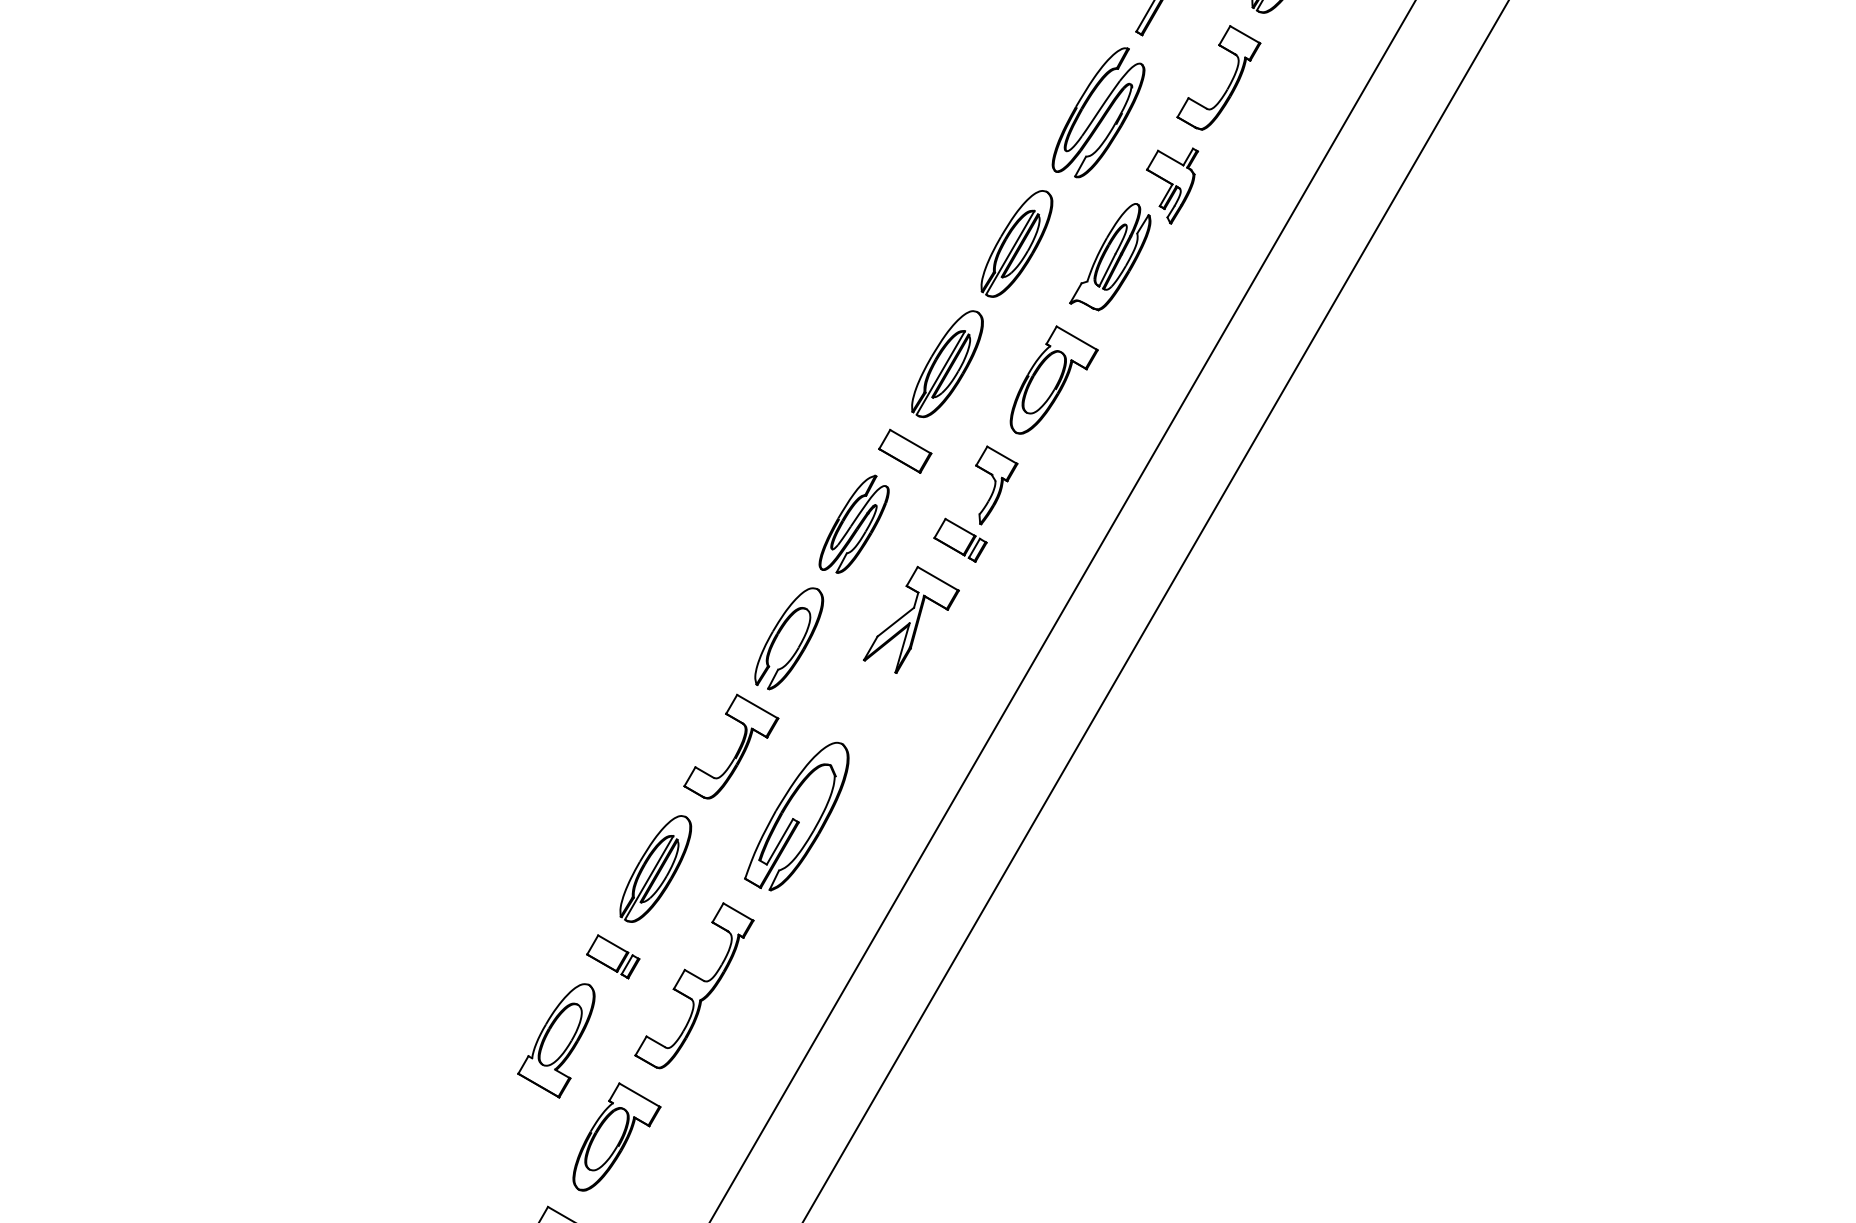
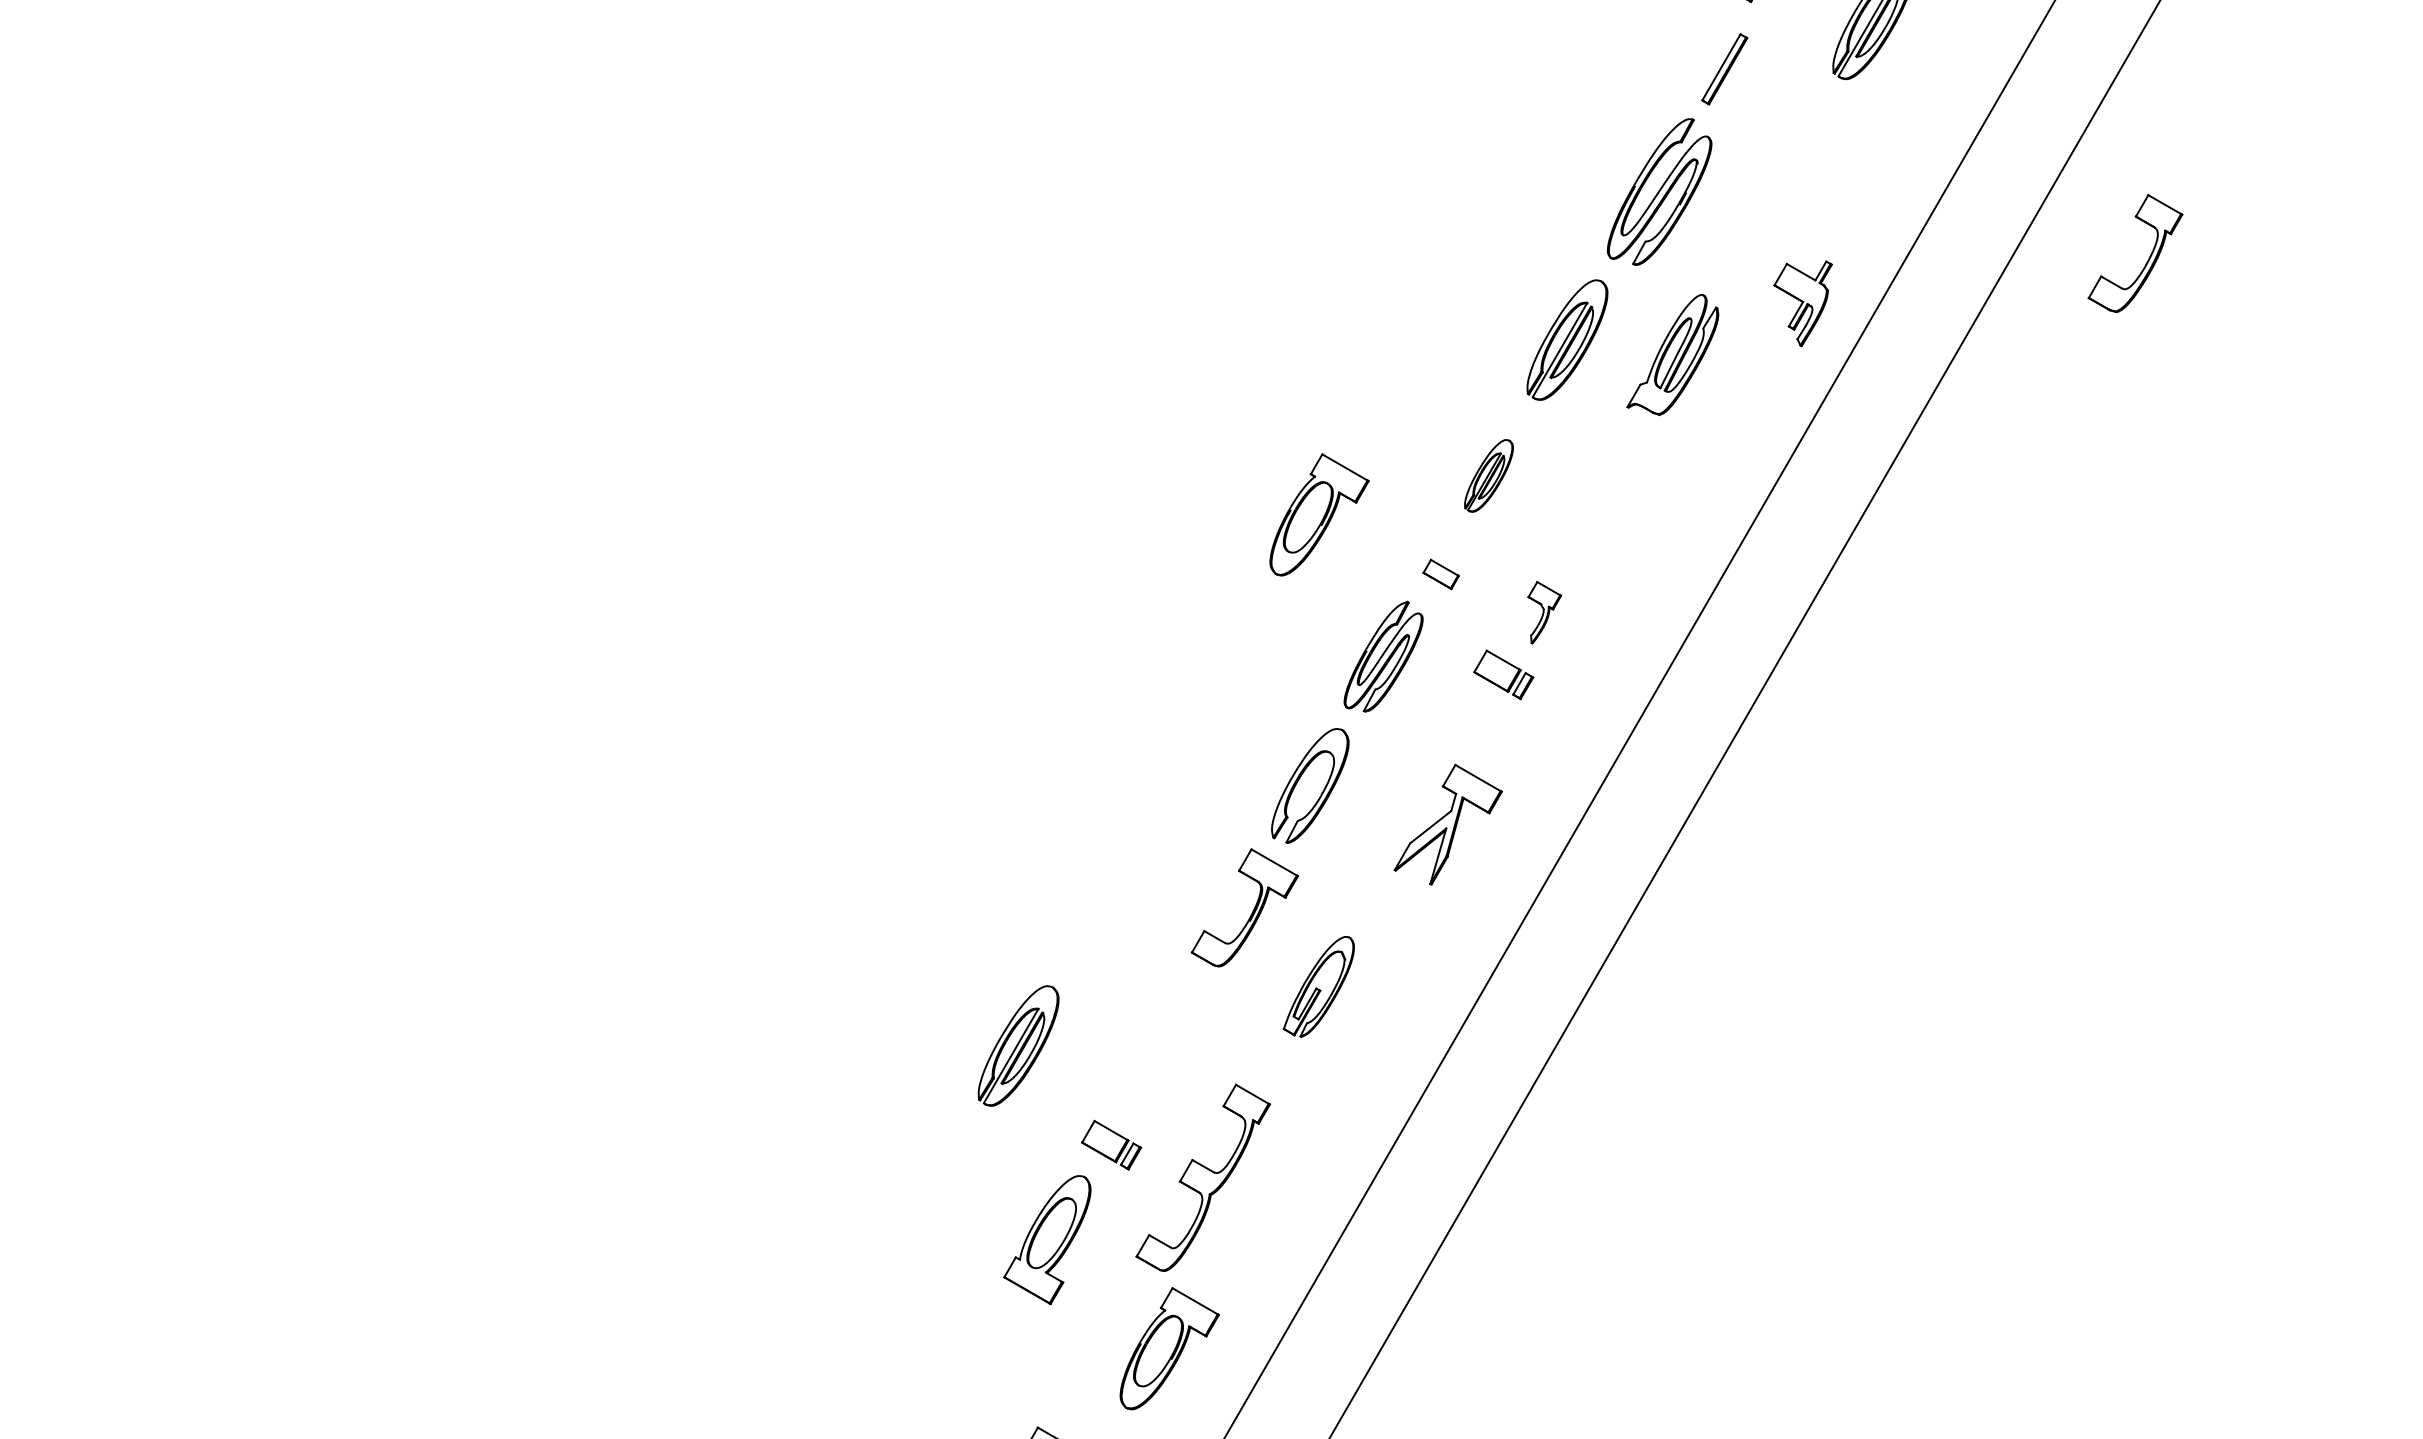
part: (1229, 84) -> (2147, 260), moved
part: (1171, 185) -> (1802, 303), moved
part: (947, 363) -> (1488, 475), size x0.6
part: (1054, 379) -> (1319, 514), moved
part: (904, 451) -> (1440, 574), size x0.6
part: (996, 485) -> (1544, 612), size x0.7
part: (910, 619) -> (1447, 824), moved
part: (796, 816) -> (1318, 986), size x0.6
part: (655, 868) -> (1018, 1045), moved
part: (616, 1136) -> (1169, 1348), moved

